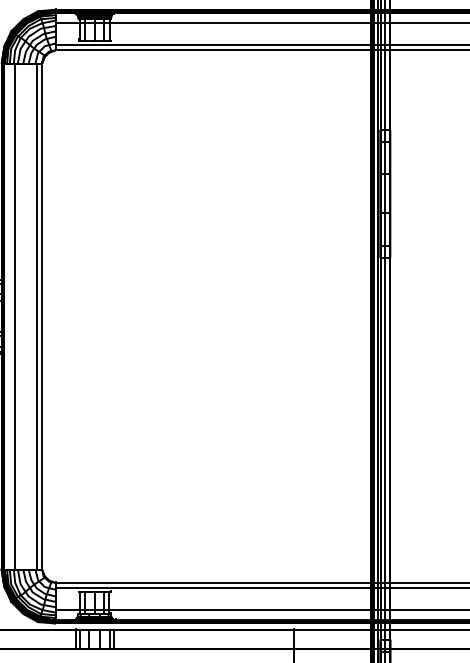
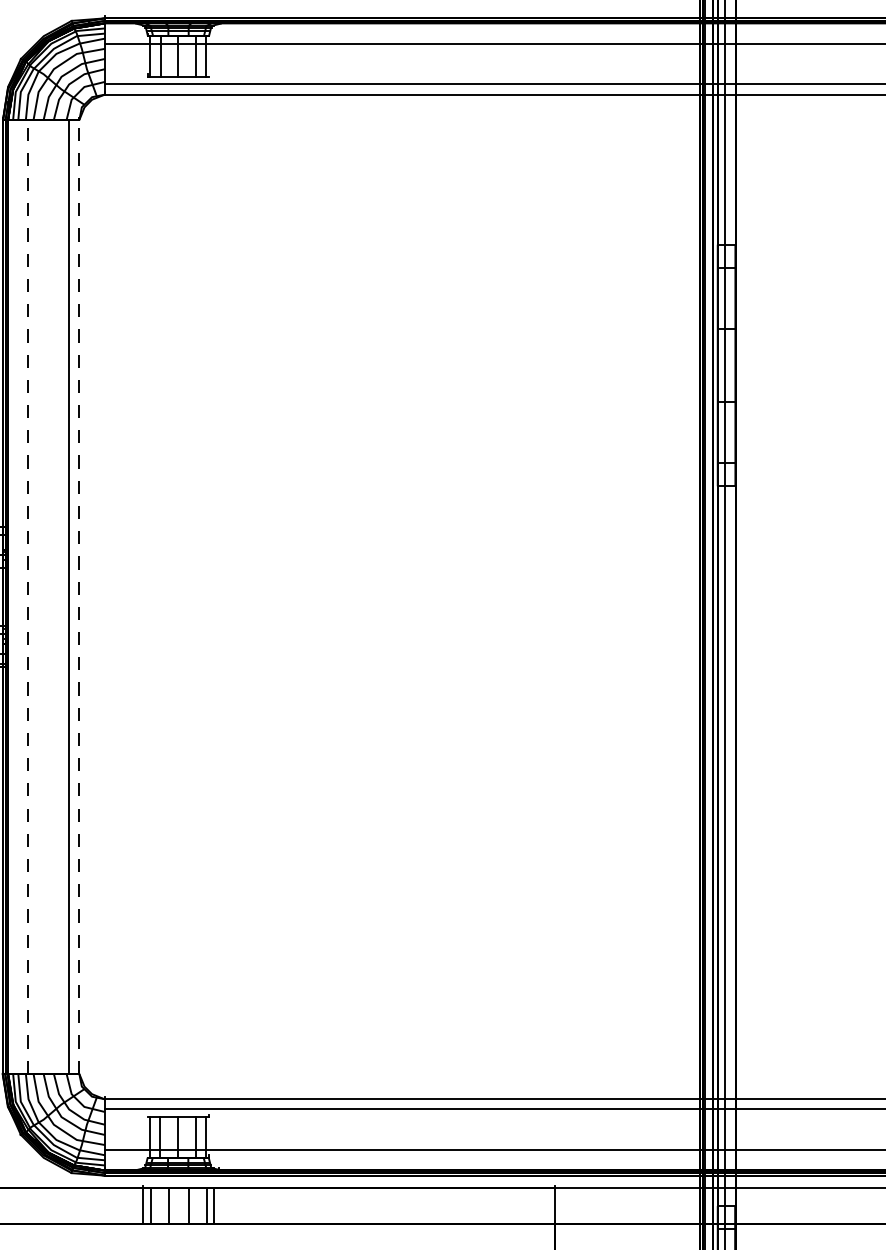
line: (15, 316) -> (29, 596), solid -> dashed
line: (42, 316) -> (79, 596), solid -> dashed

